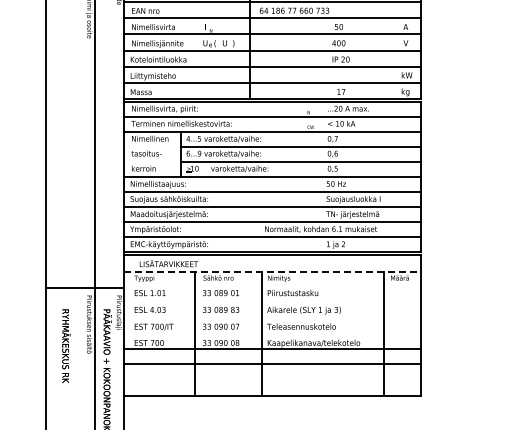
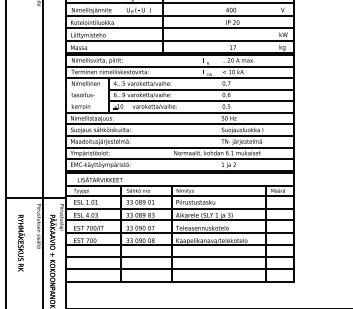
line: (273, 271) -> (180, 185), dashed -> solid
line: (272, 285) -> (180, 196), added
line: (272, 301) -> (180, 208), added
line: (272, 316) -> (180, 220), added
line: (272, 332) -> (180, 232), added
line: (272, 380) -> (180, 269), added

